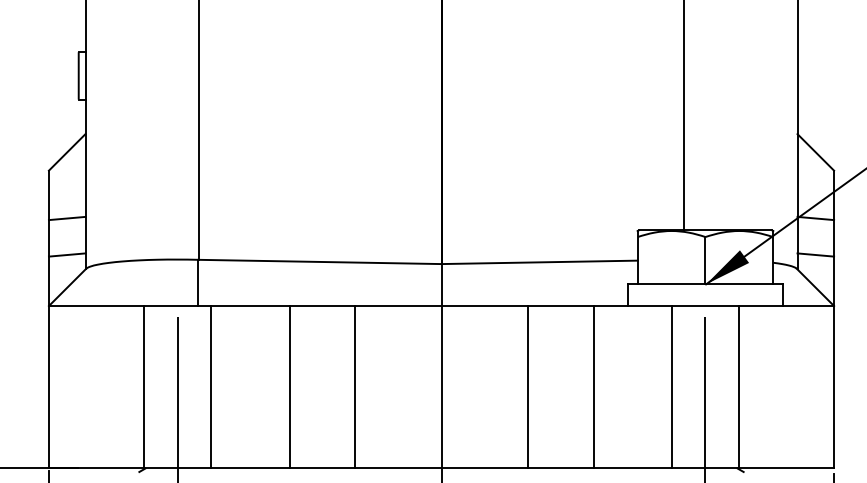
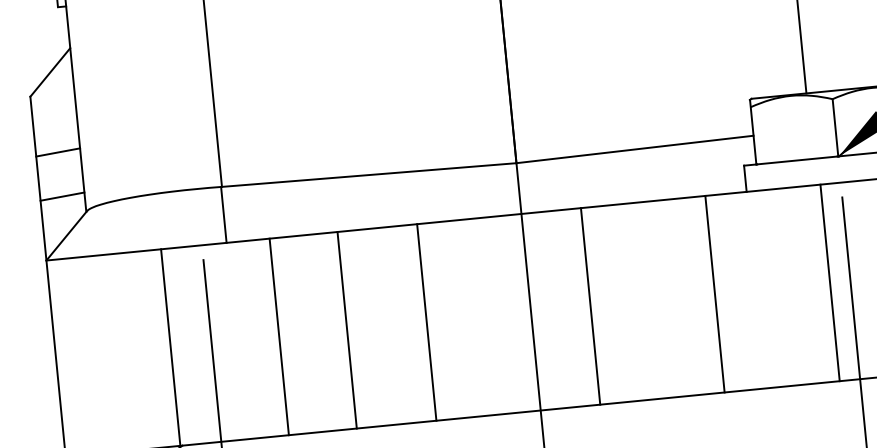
line: (211, 387) -> (279, 337), moved
line: (527, 387) -> (590, 306), moved
line: (671, 387) -> (829, 283), moved

